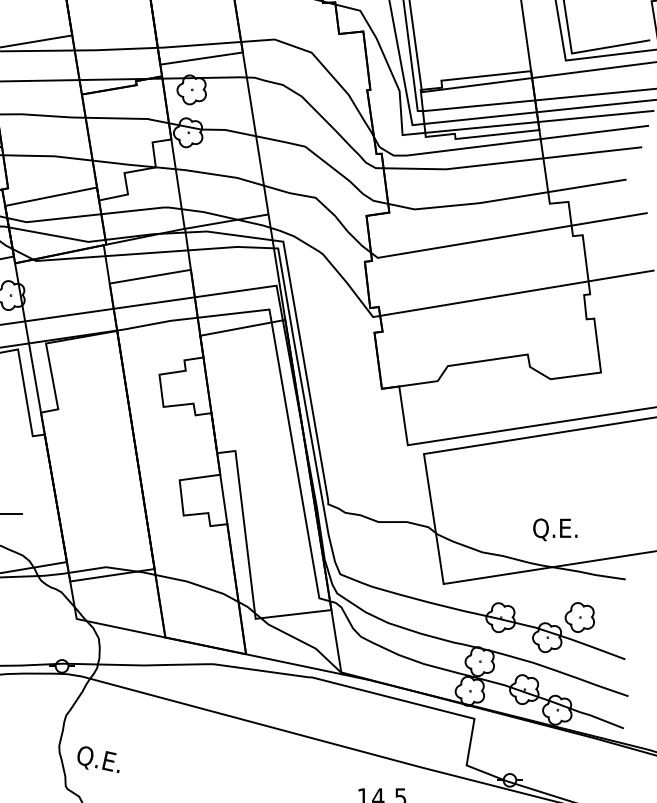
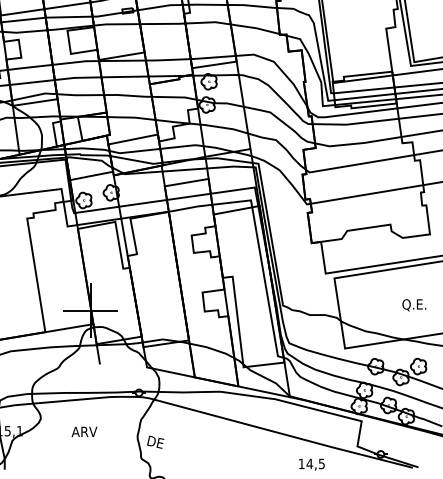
text: (555, 530) -> (414, 305), moved
text: (97, 758) -> (158, 442), Q.E. -> DE

